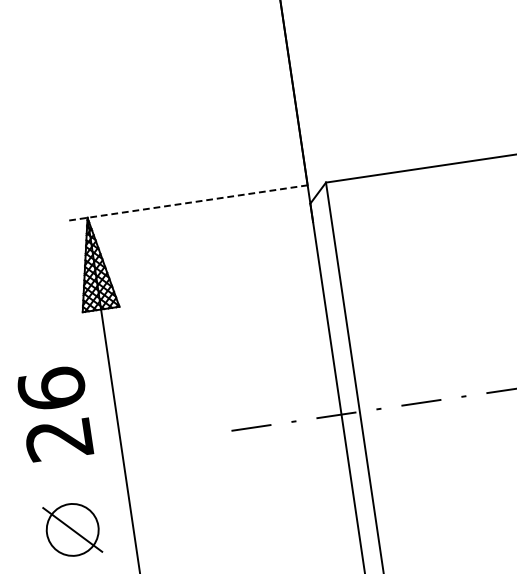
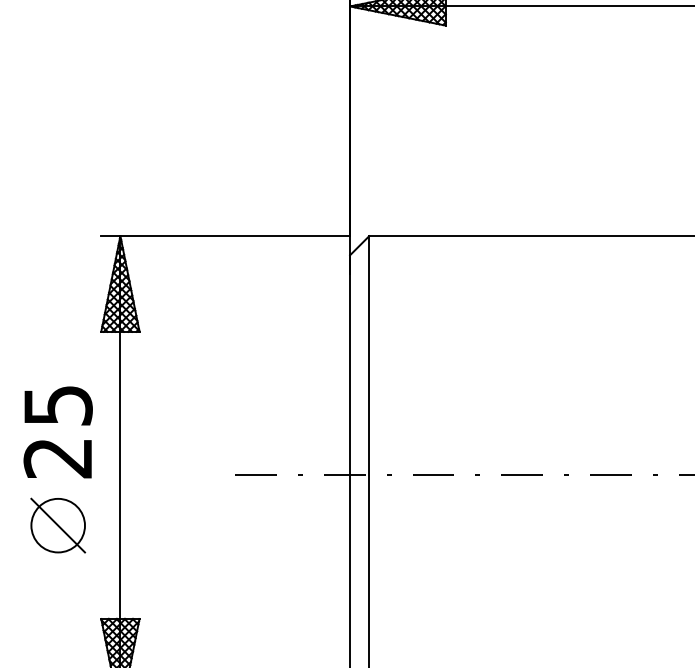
line: (189, 203) -> (226, 236), dashed -> solid
text: (51, 388) -> (57, 404), 26 -> 25
part: (72, 529) -> (58, 525), moved

